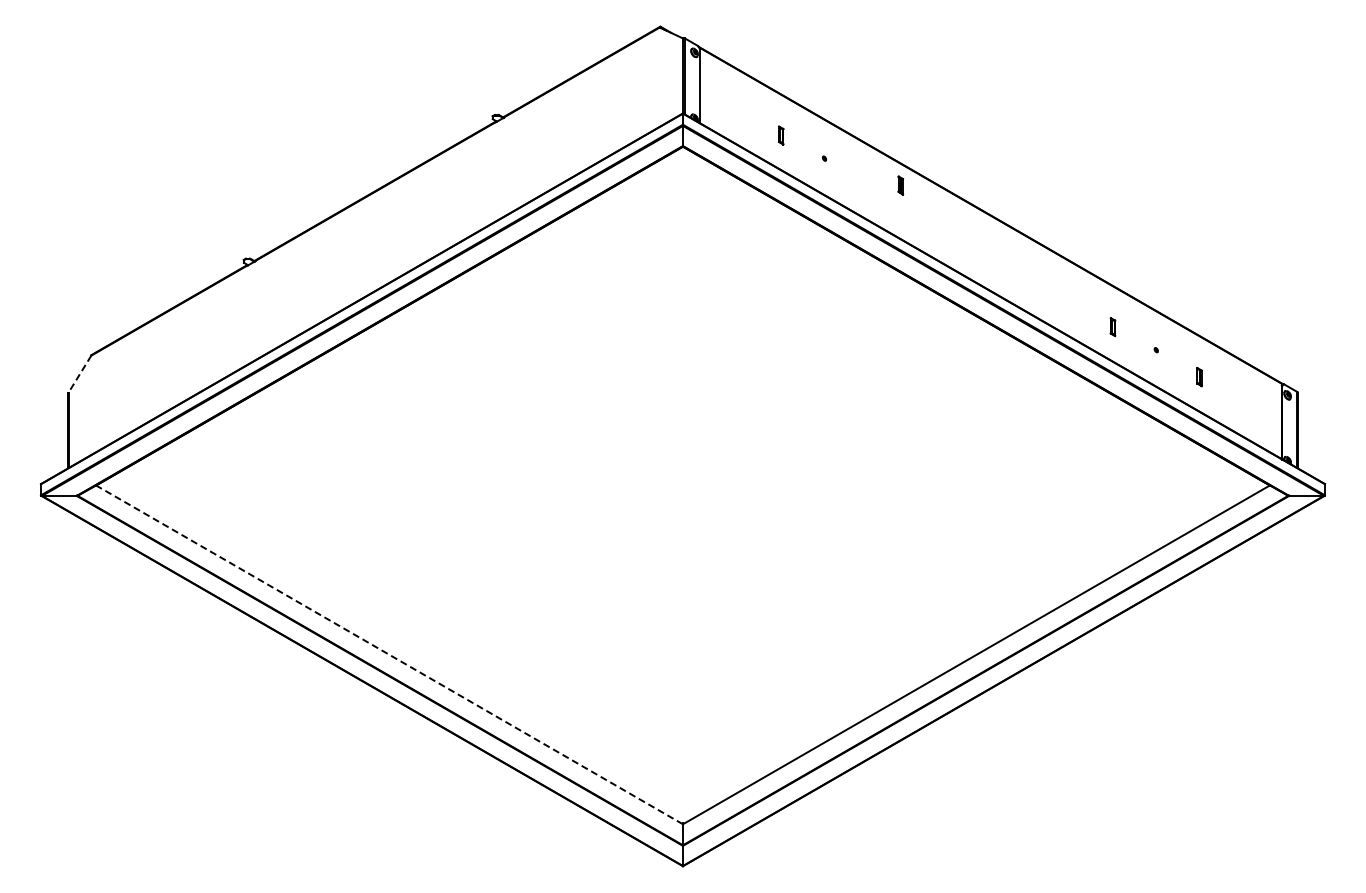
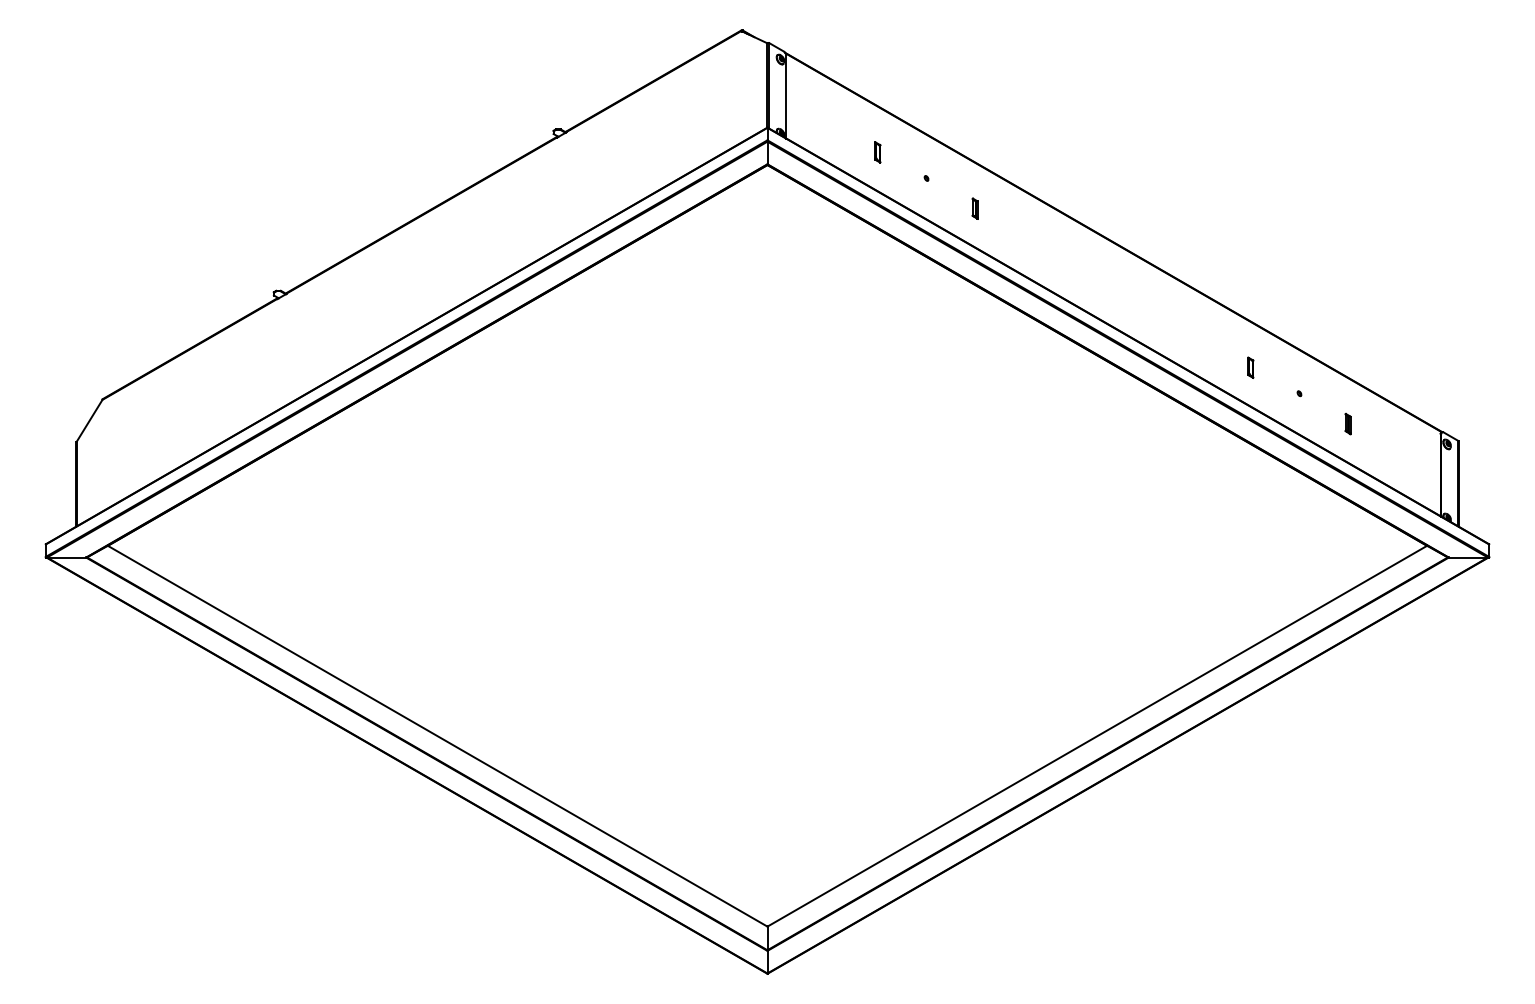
part: (900, 185) -> (974, 208), moved
line: (79, 374) -> (89, 421), dashed -> solid
line: (389, 654) -> (437, 735), dashed -> solid

